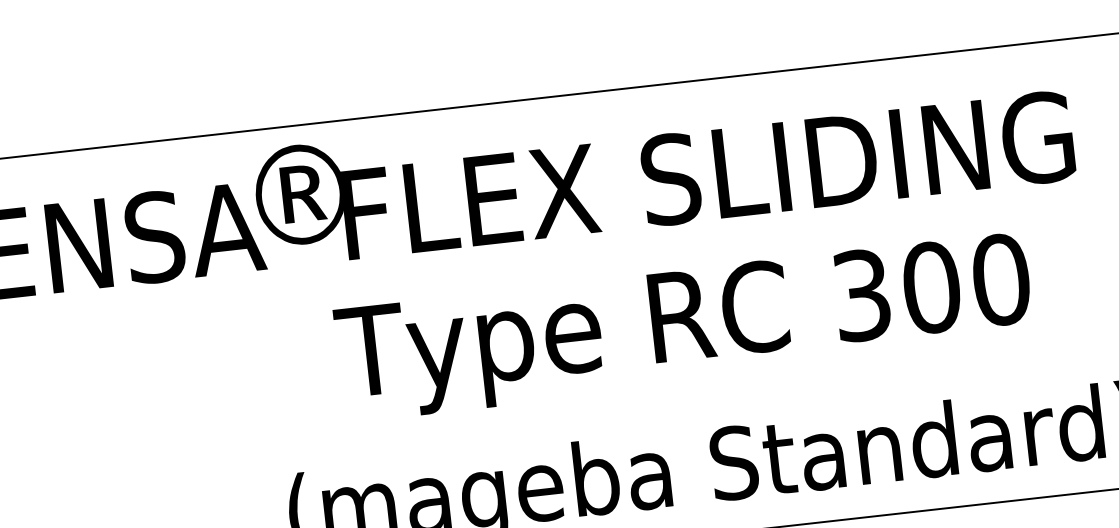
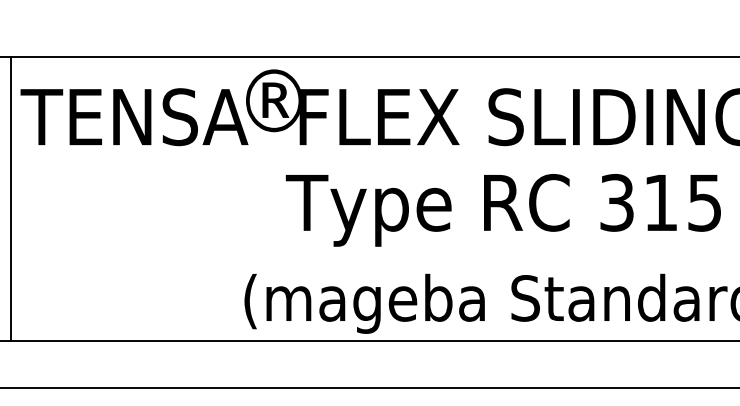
text: (965, 283) -> (682, 202), 300 -> 315

